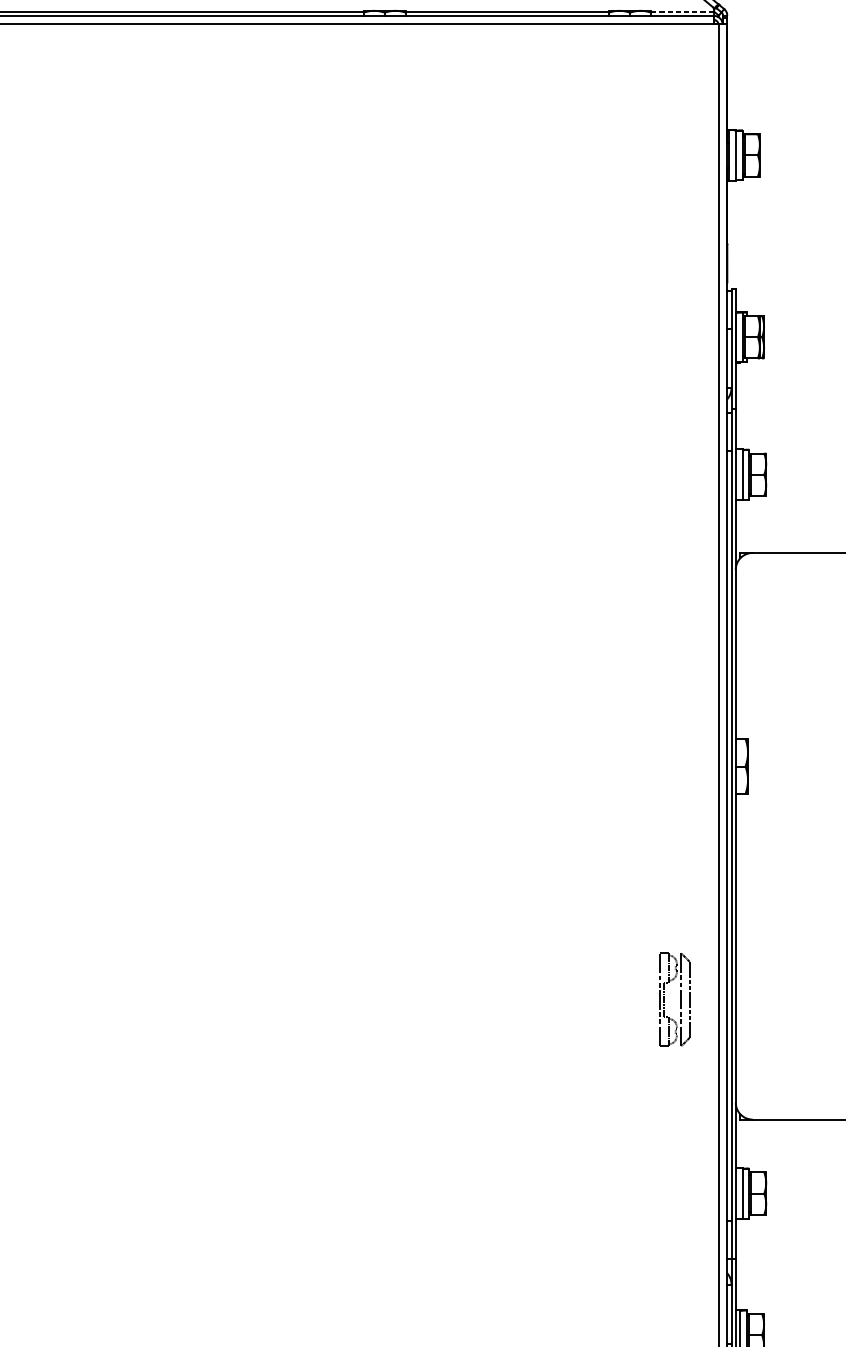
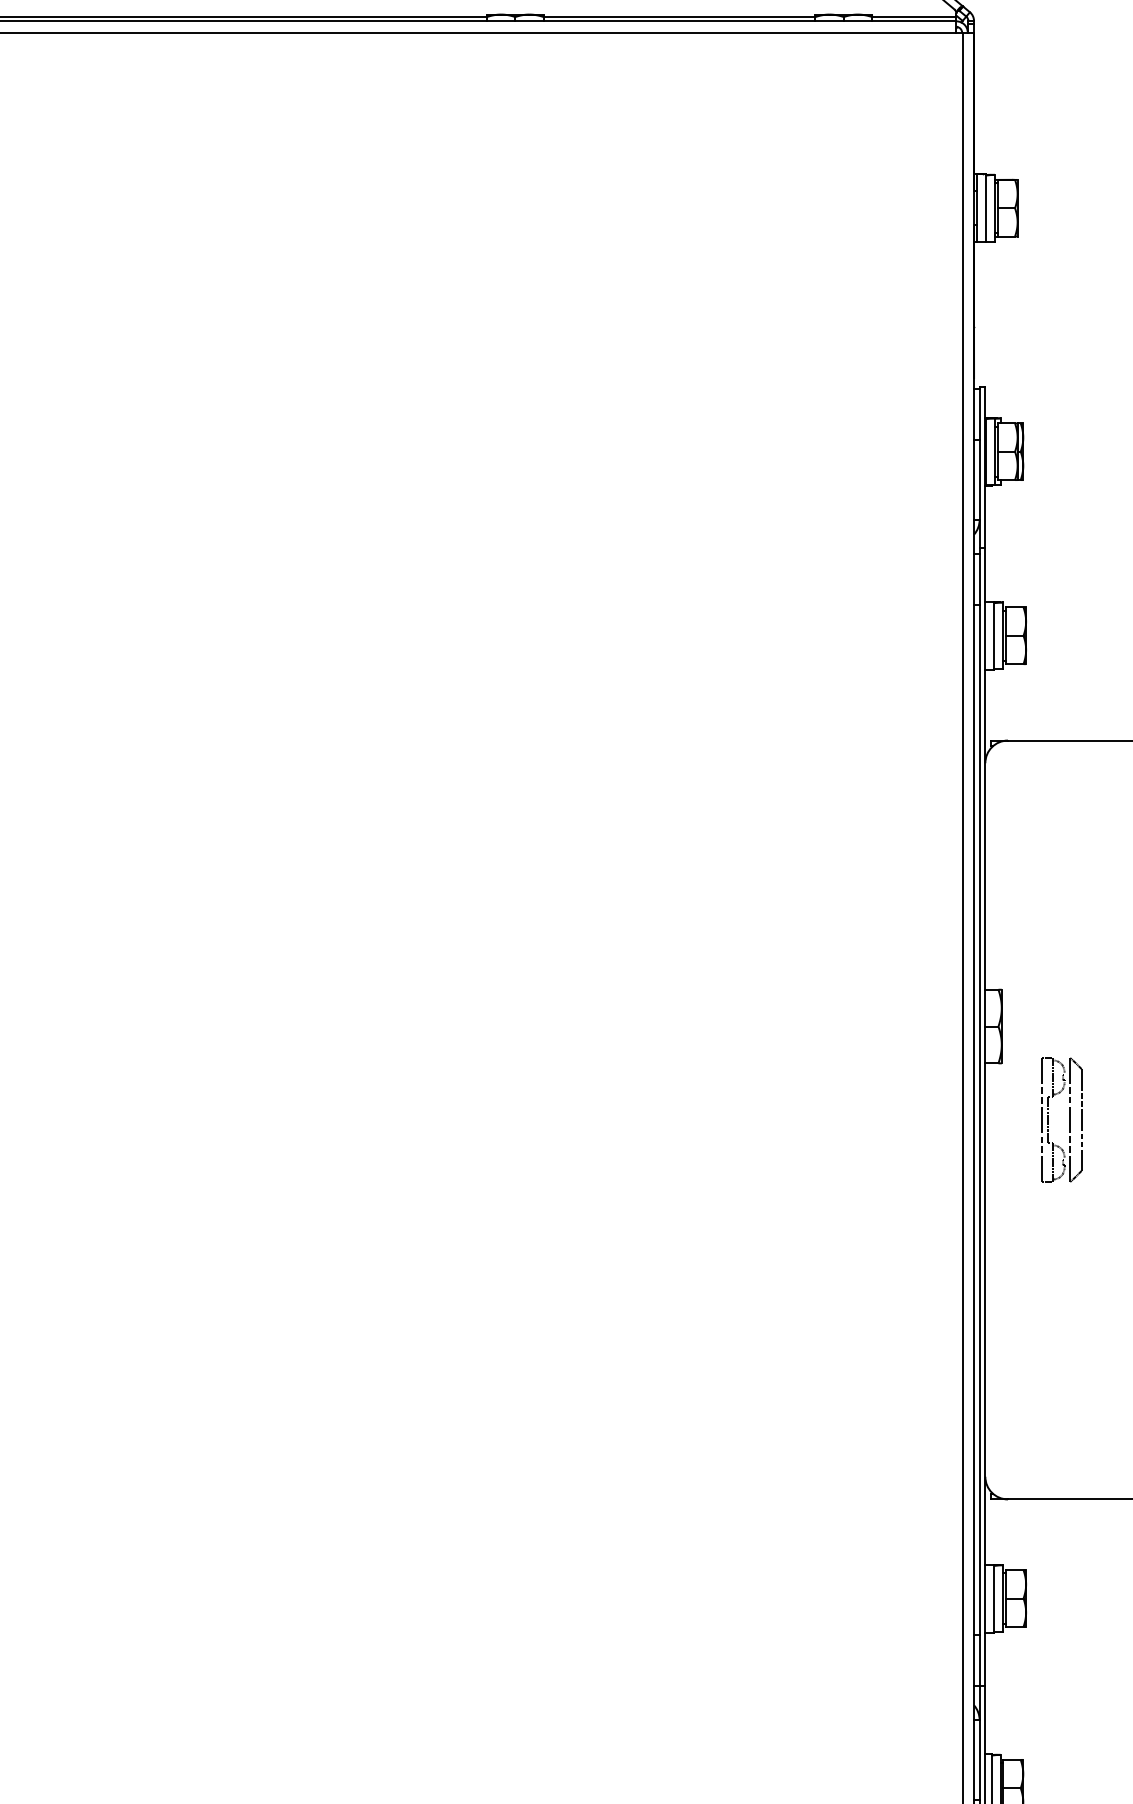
line: (682, 12) -> (914, 16), dashed -> solid
part: (680, 999) -> (1069, 1119), moved

